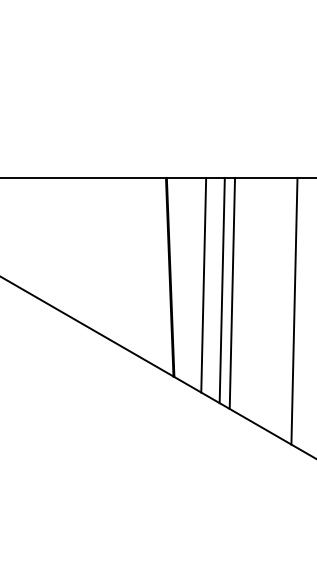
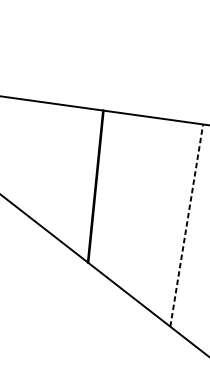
line: (203, 284) -> (120, 195), removed
line: (221, 290) -> (133, 202), removed
line: (232, 292) -> (141, 204), removed
line: (294, 310) -> (186, 224), solid -> dashed

